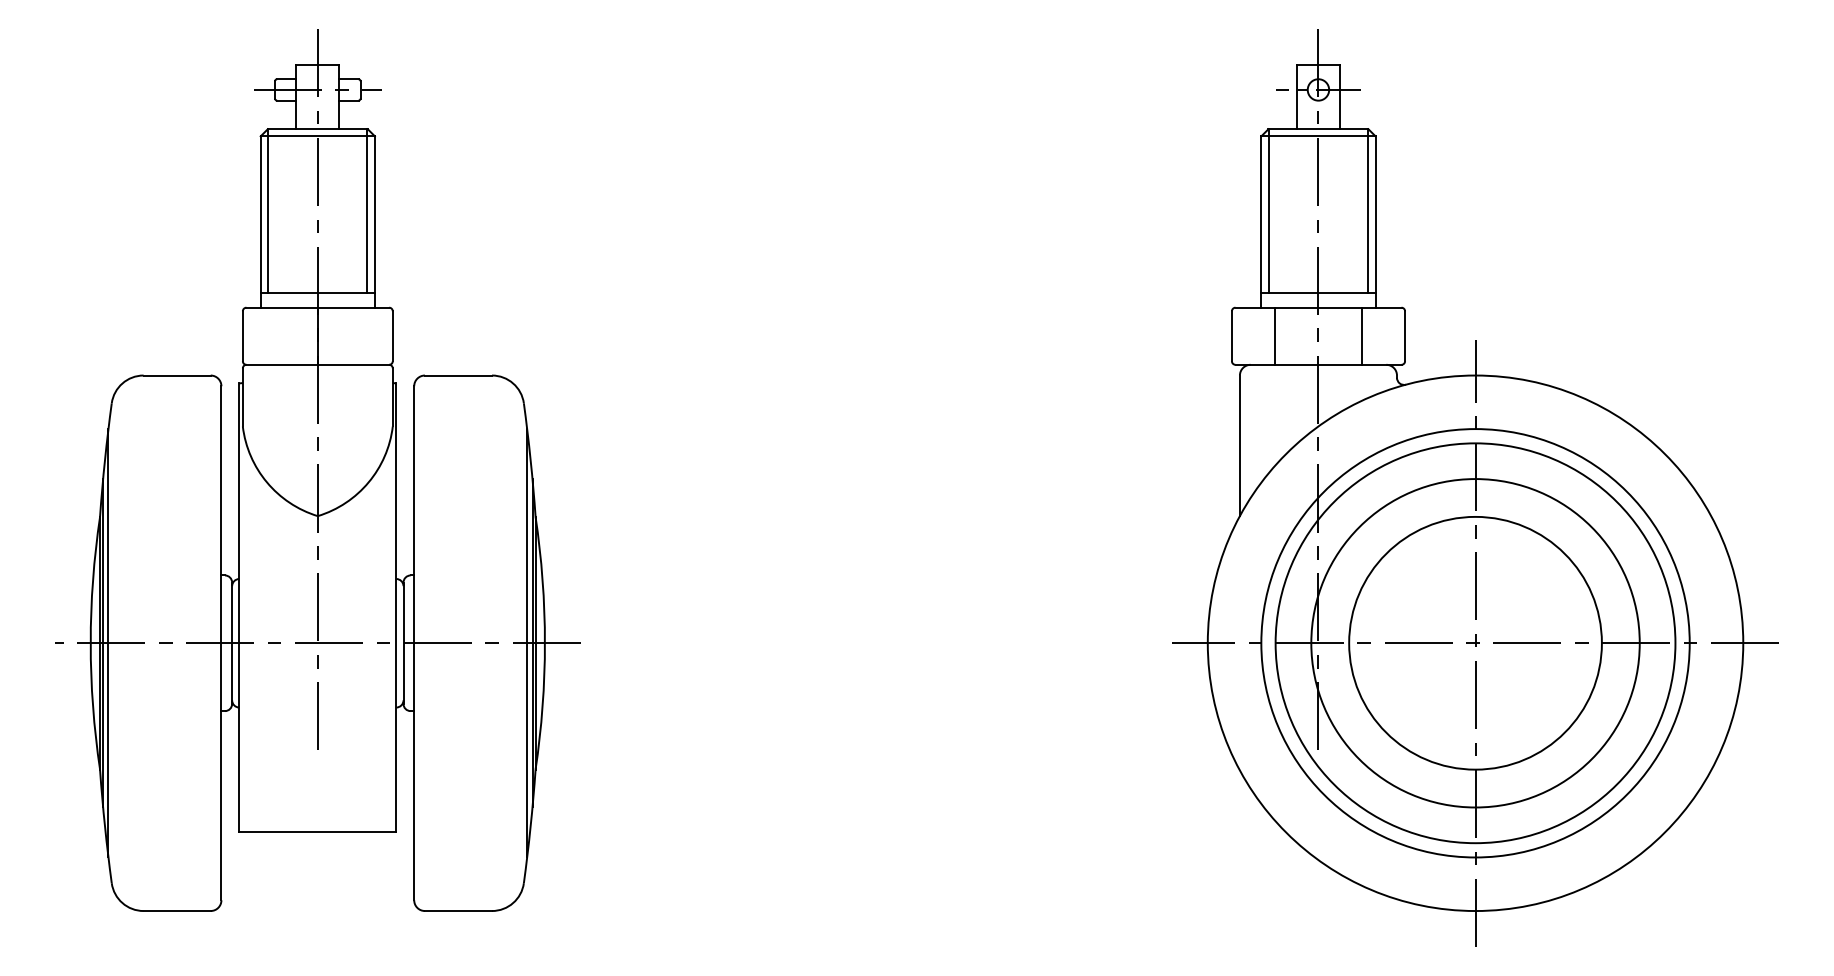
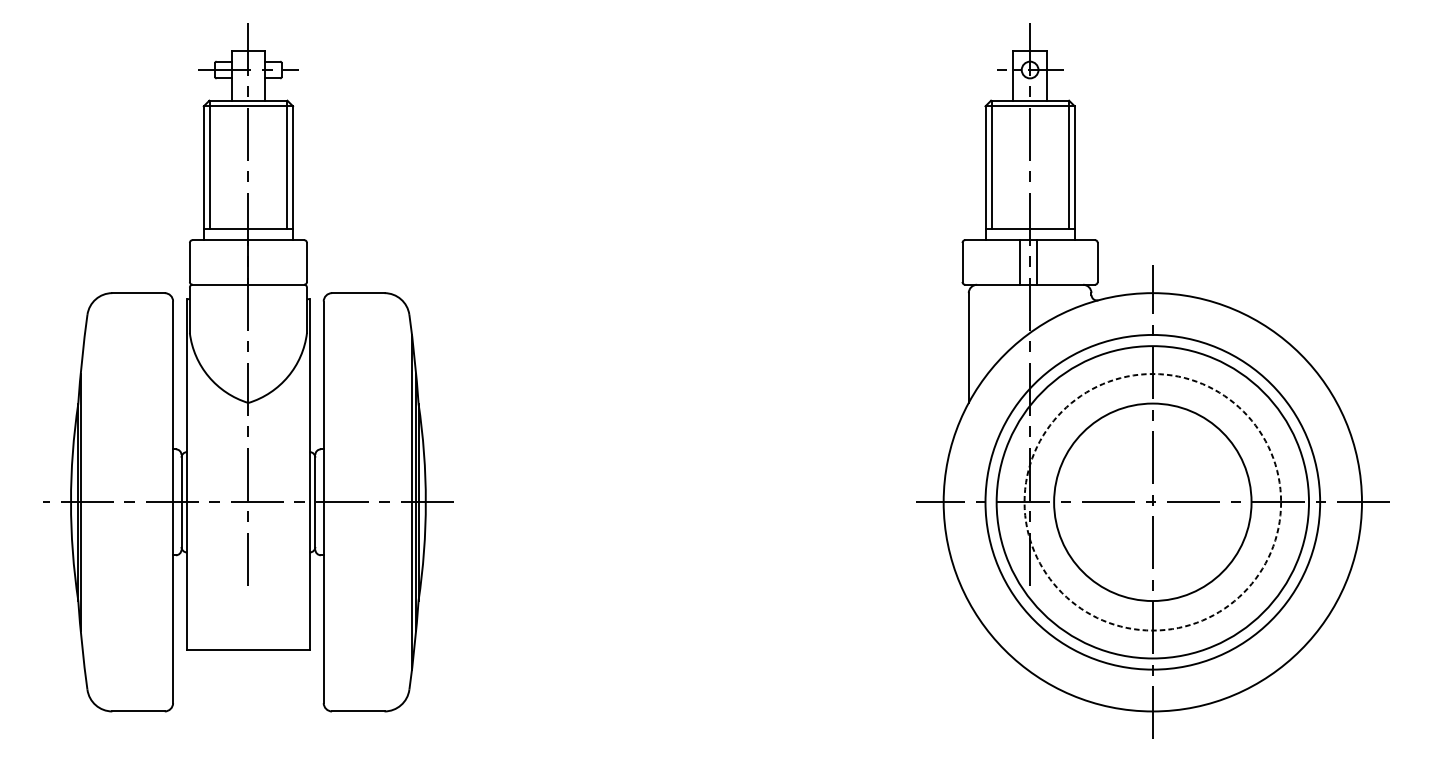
line: (1275, 335) -> (1019, 261), moved
line: (1361, 335) -> (1037, 261), moved
line: (108, 643) -> (84, 502), removed
circle: (1475, 643) -> (1152, 502), solid -> dashed

